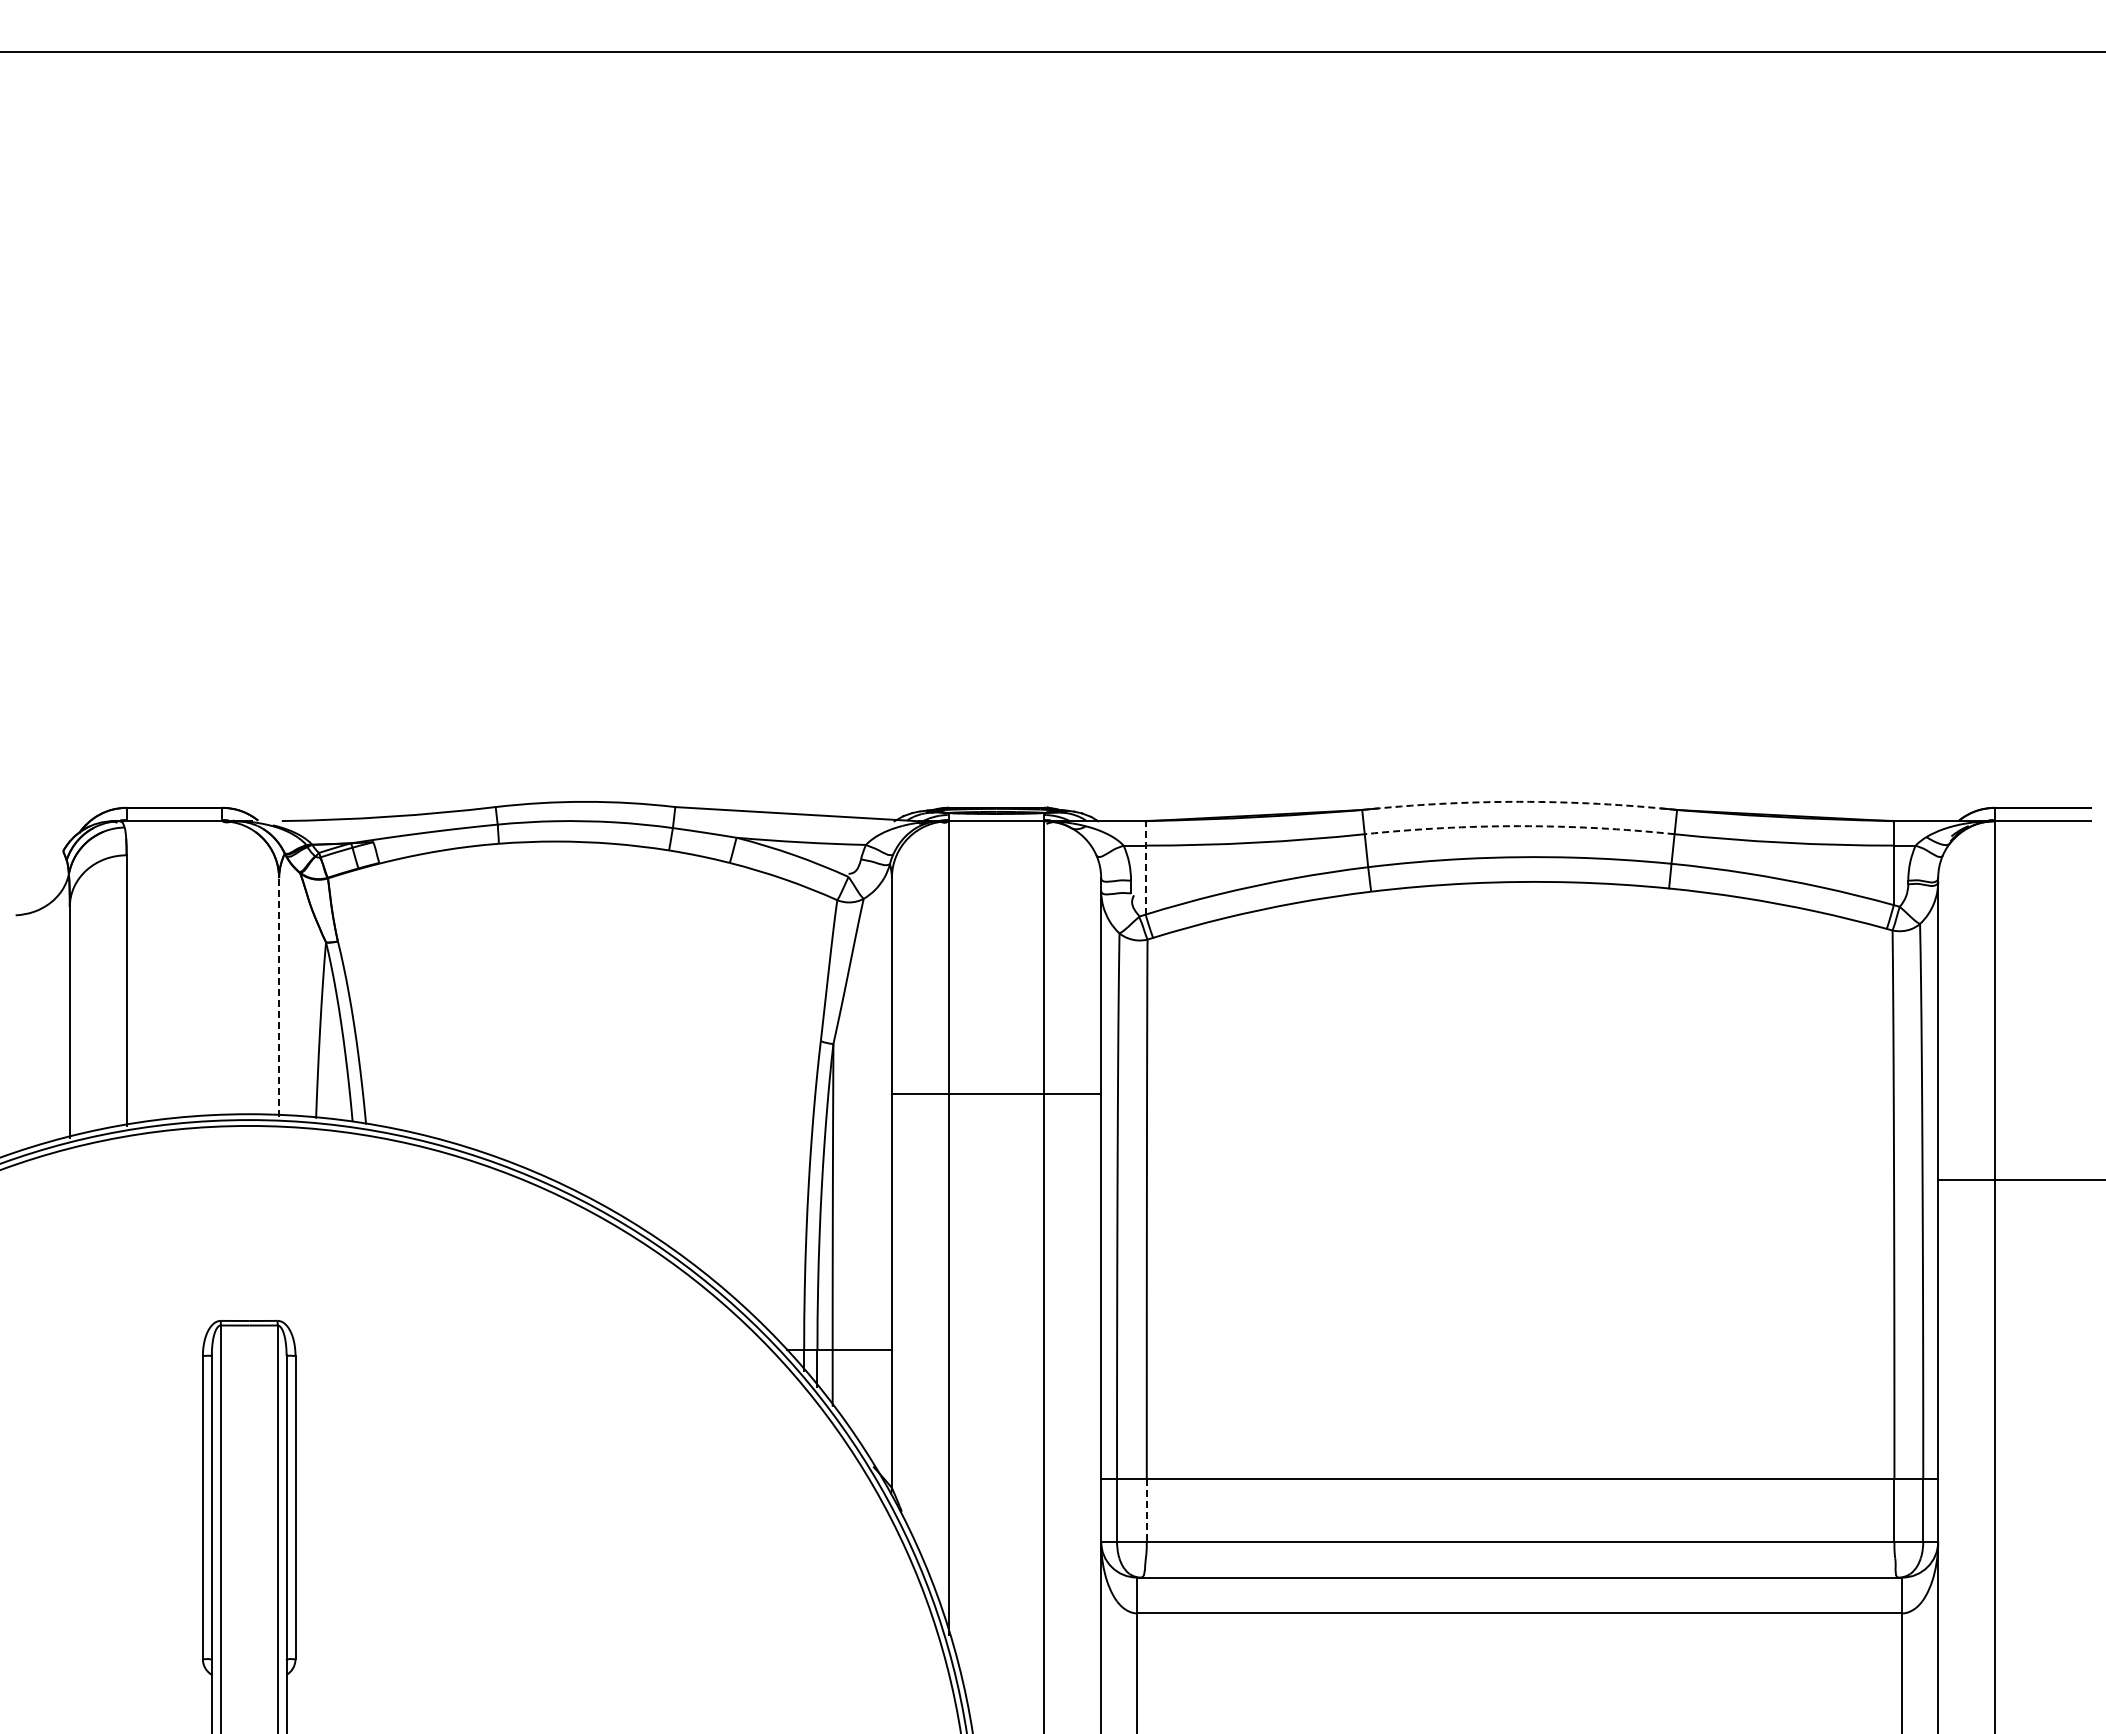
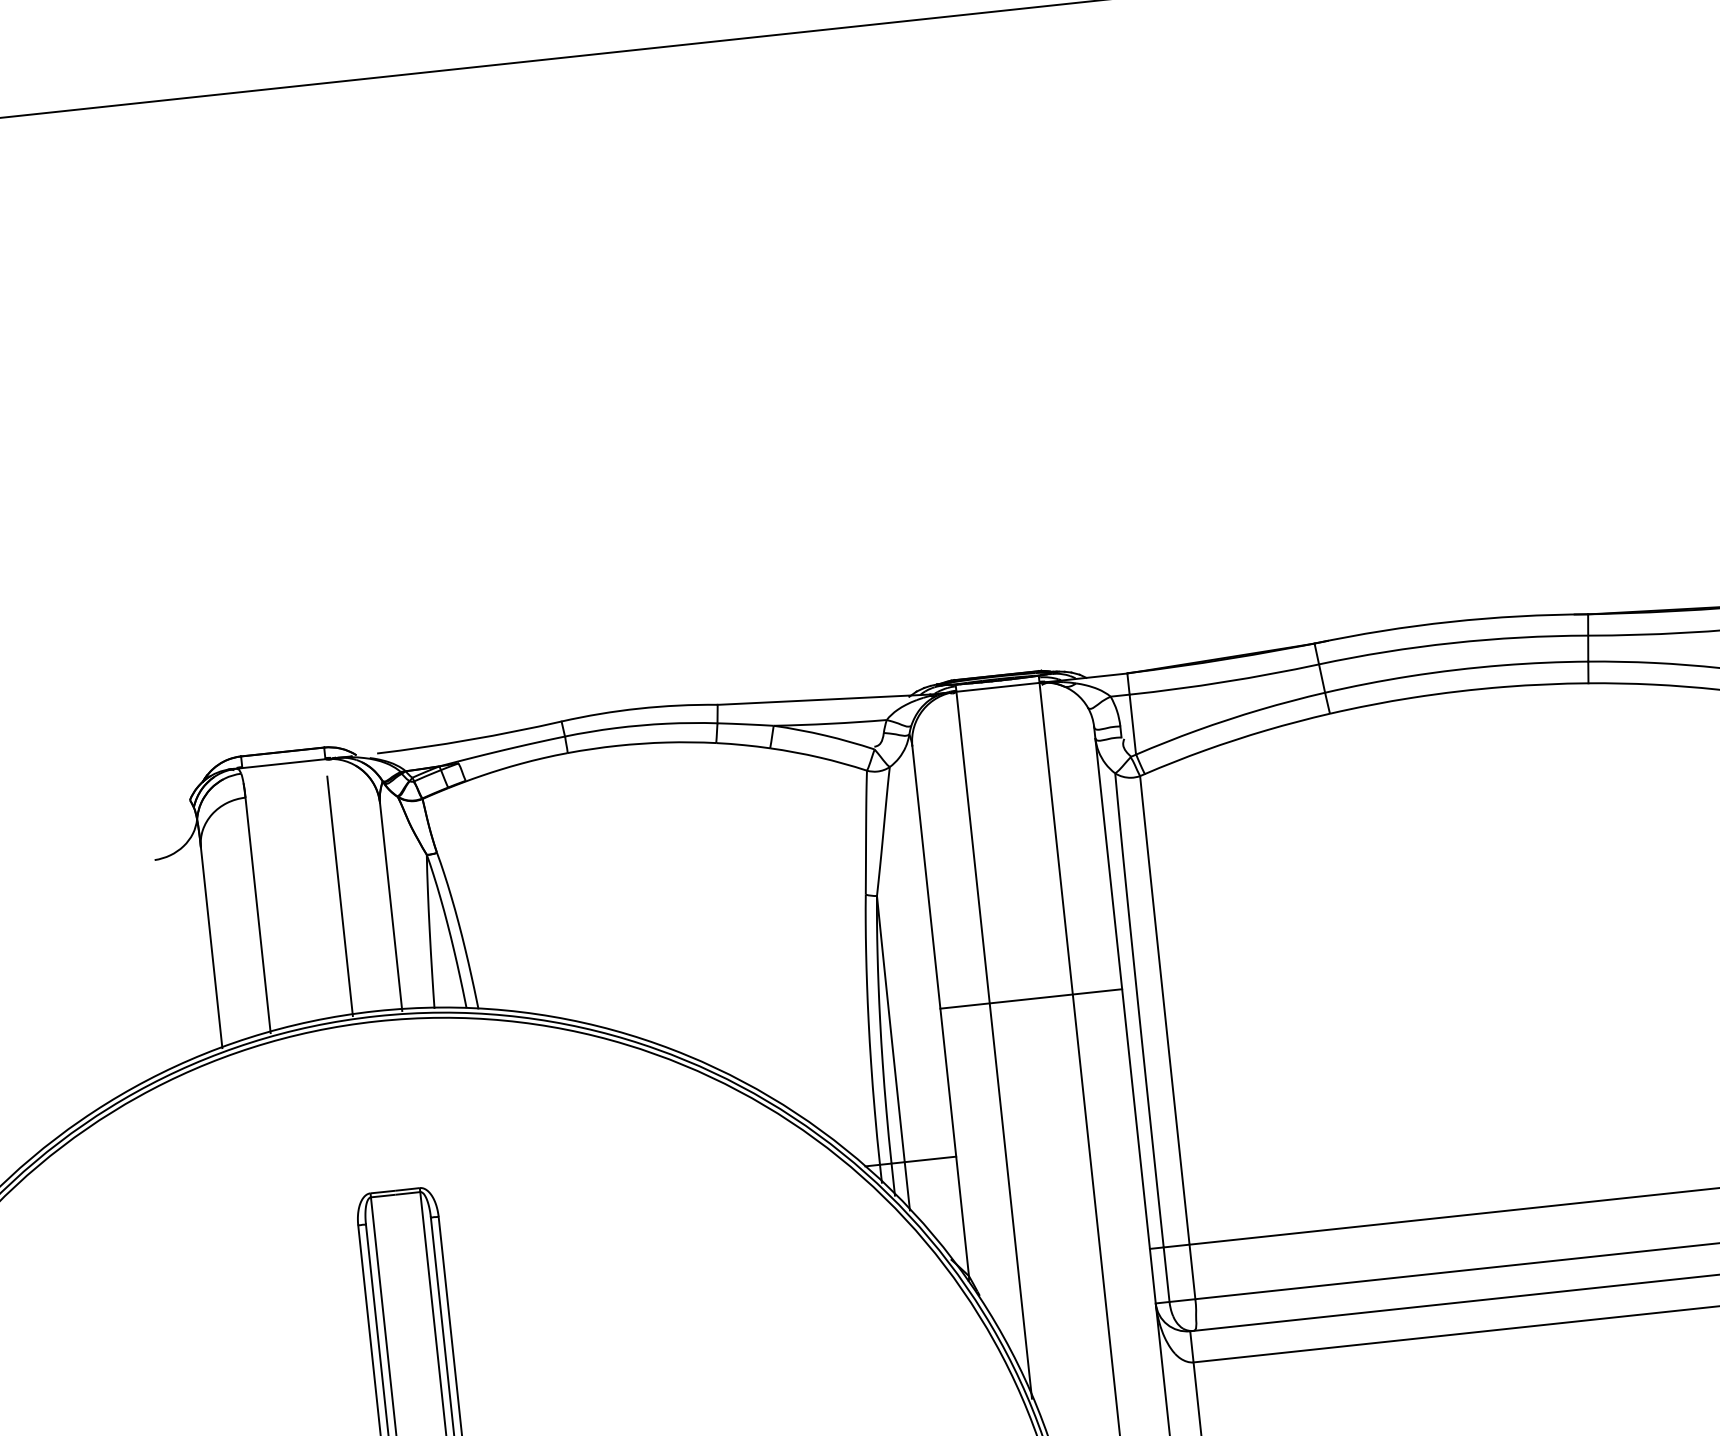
arc: (1519, 801) -> (1450, 621), dashed -> solid
arc: (1519, 826) -> (1452, 643), dashed -> solid
line: (1145, 867) -> (1131, 713), dashed -> solid
line: (222, 978) -> (340, 895), added
line: (279, 997) -> (391, 906), dashed -> solid
line: (996, 1093) -> (1031, 998), moved
line: (1146, 1510) -> (1192, 1272), dashed -> solid

